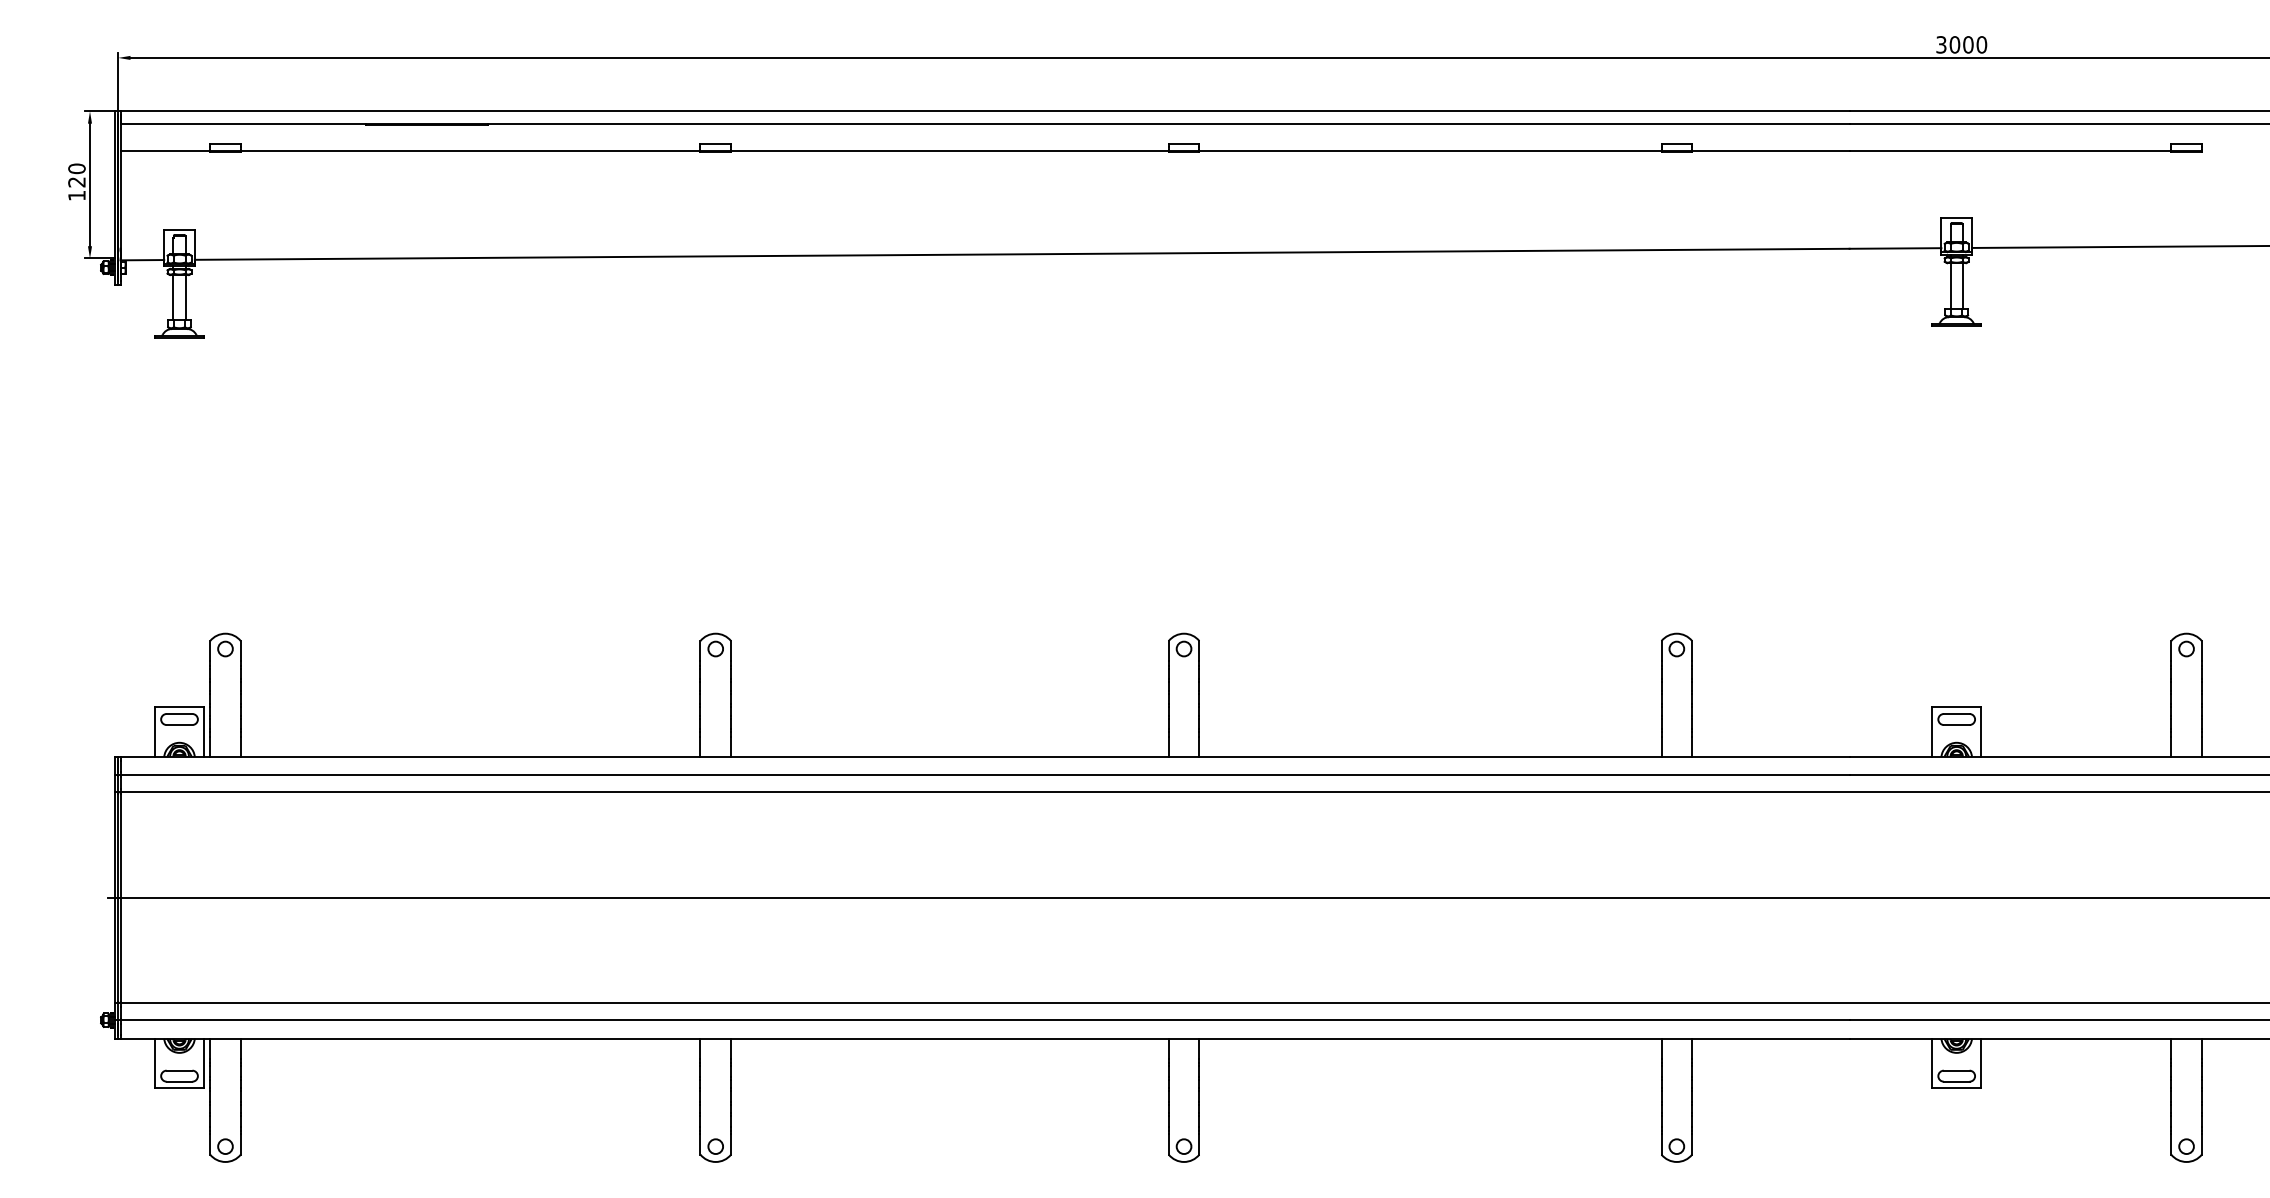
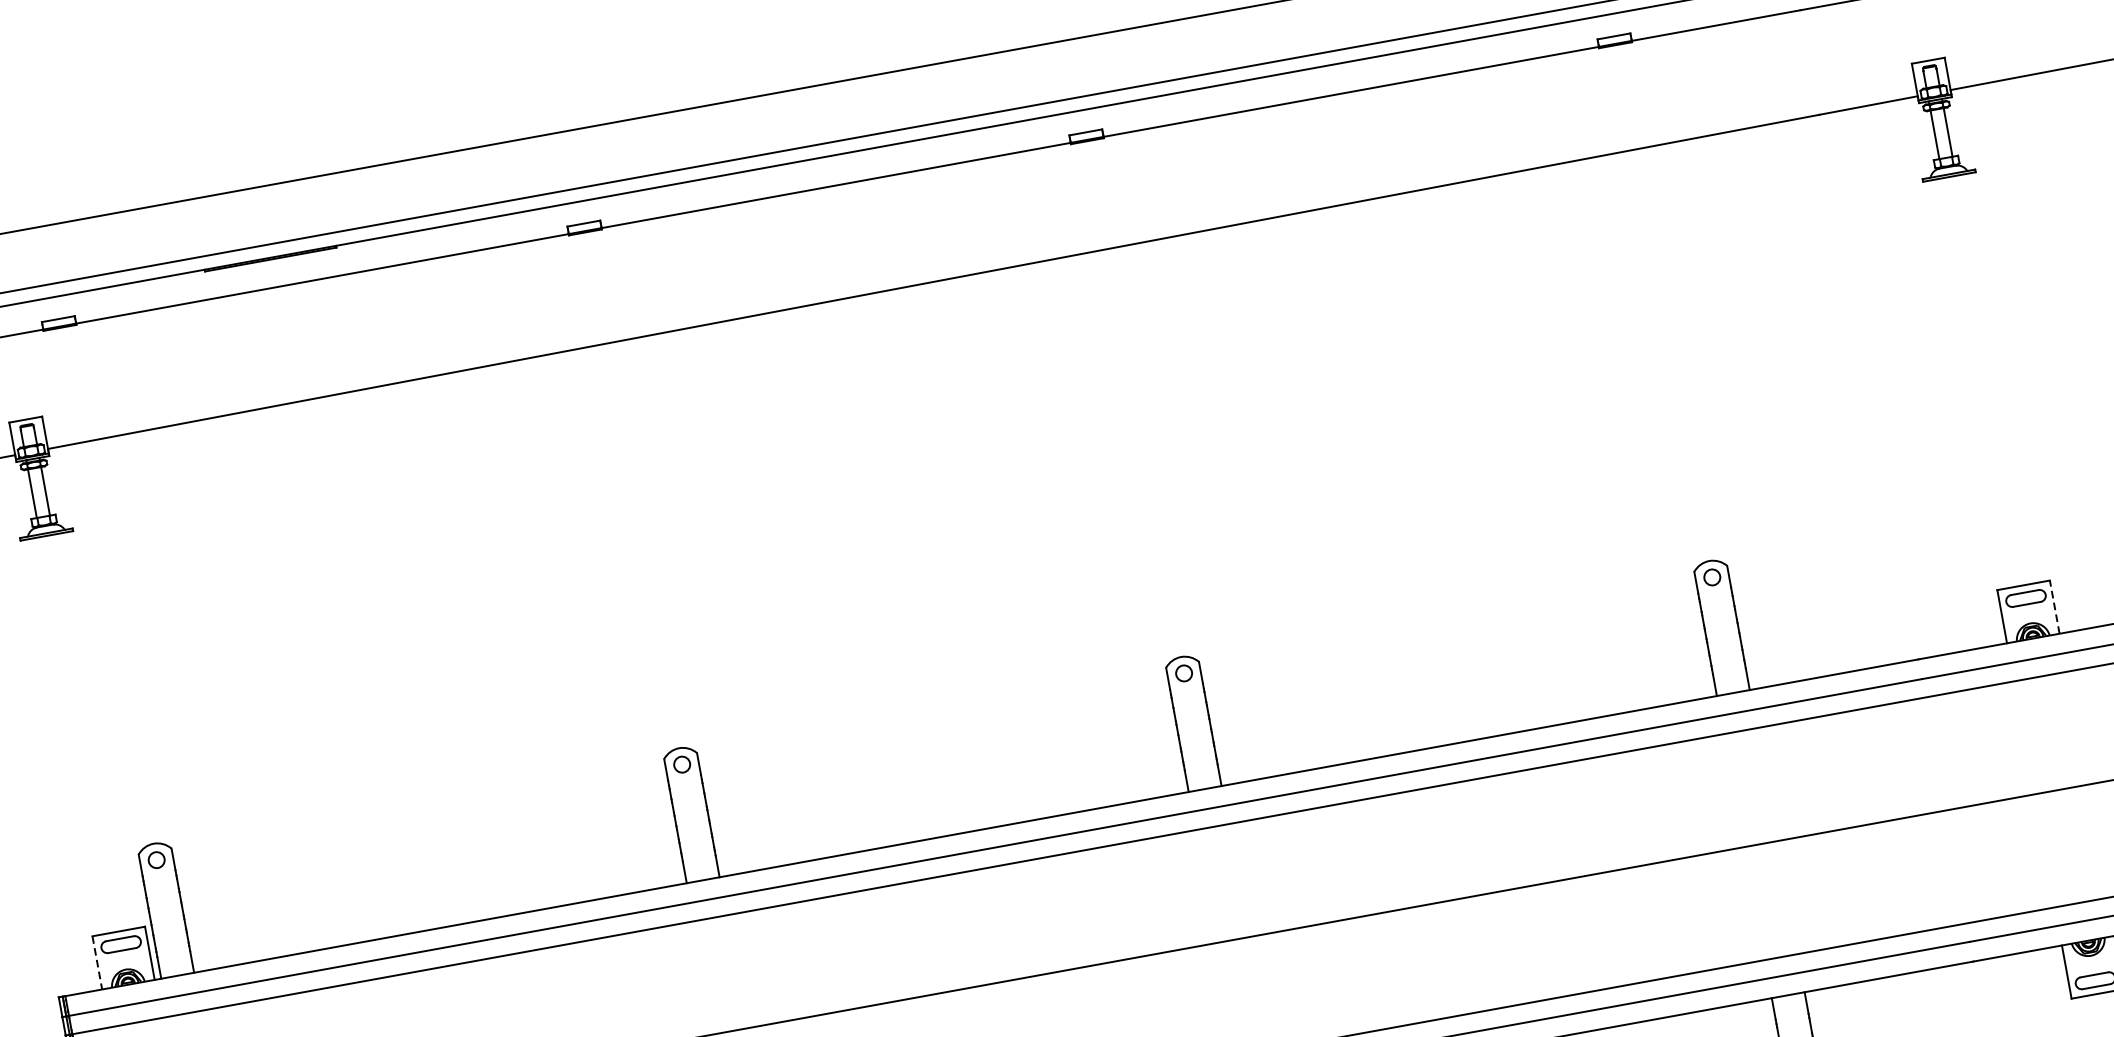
line: (155, 732) -> (97, 963), solid -> dashed
line: (1981, 732) -> (2055, 607), solid -> dashed

